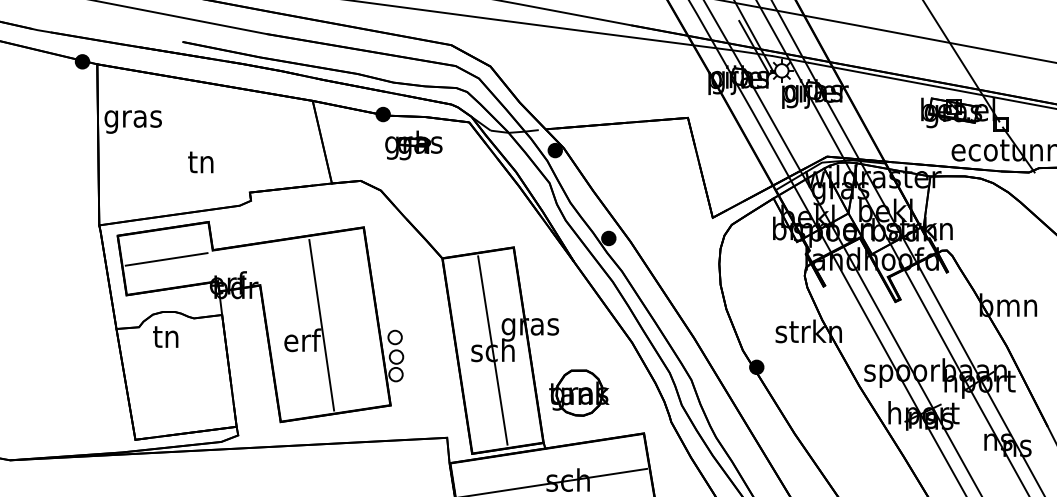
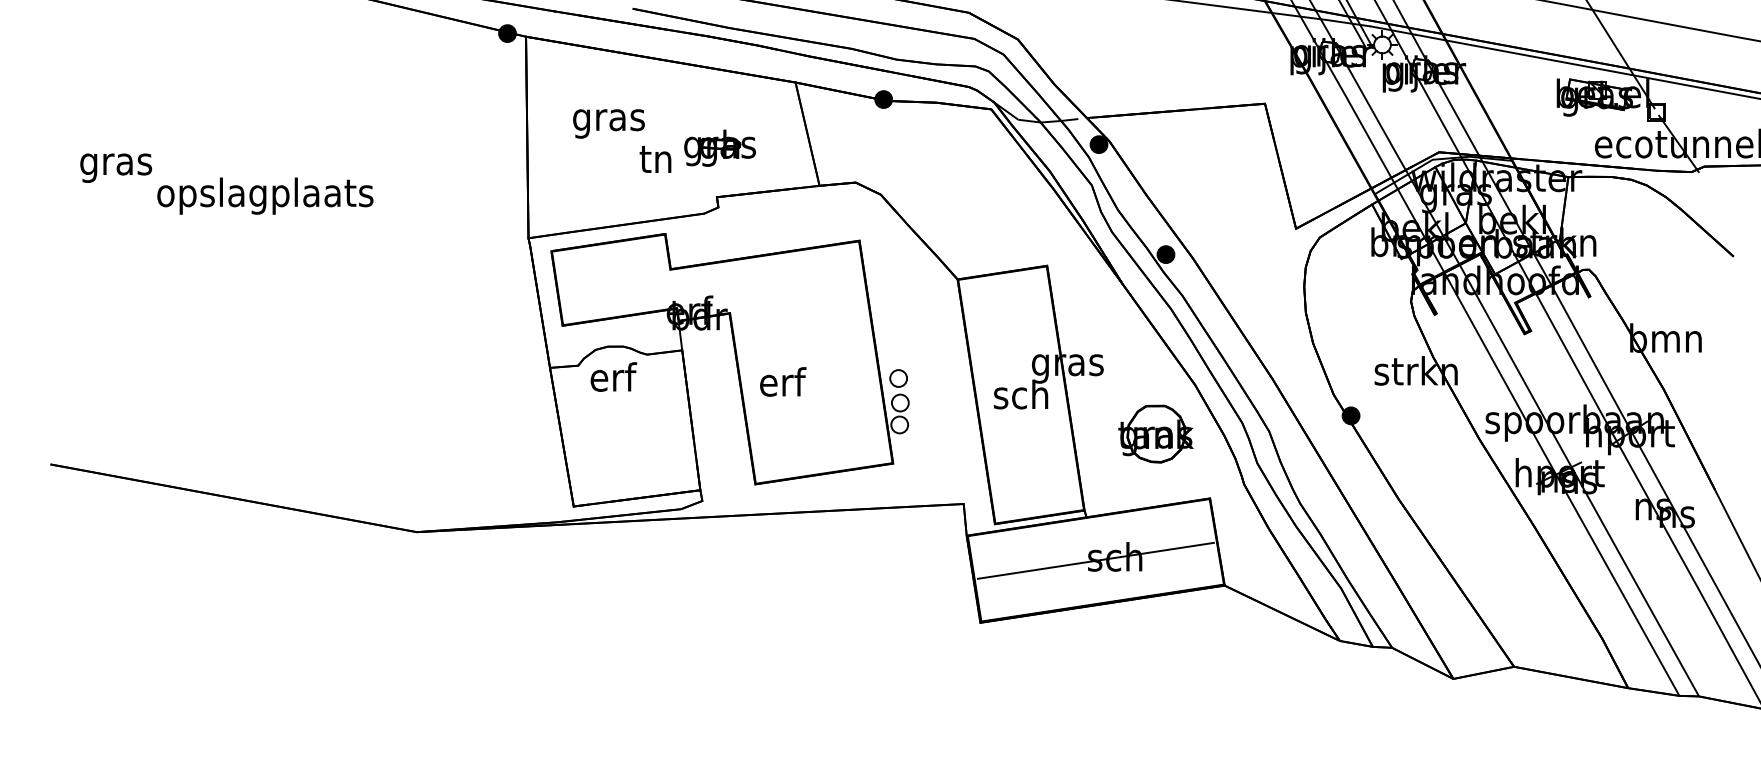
text: (132, 121) -> (608, 123), moved
part: (413, 144) -> (719, 147), moved
line: (166, 259) -> (612, 280), removed
line: (321, 324) -> (806, 362), removed
text: (167, 335) -> (613, 376), tn -> erf
line: (492, 350) -> (1020, 394), removed
part: (578, 392) -> (1155, 433), moved

